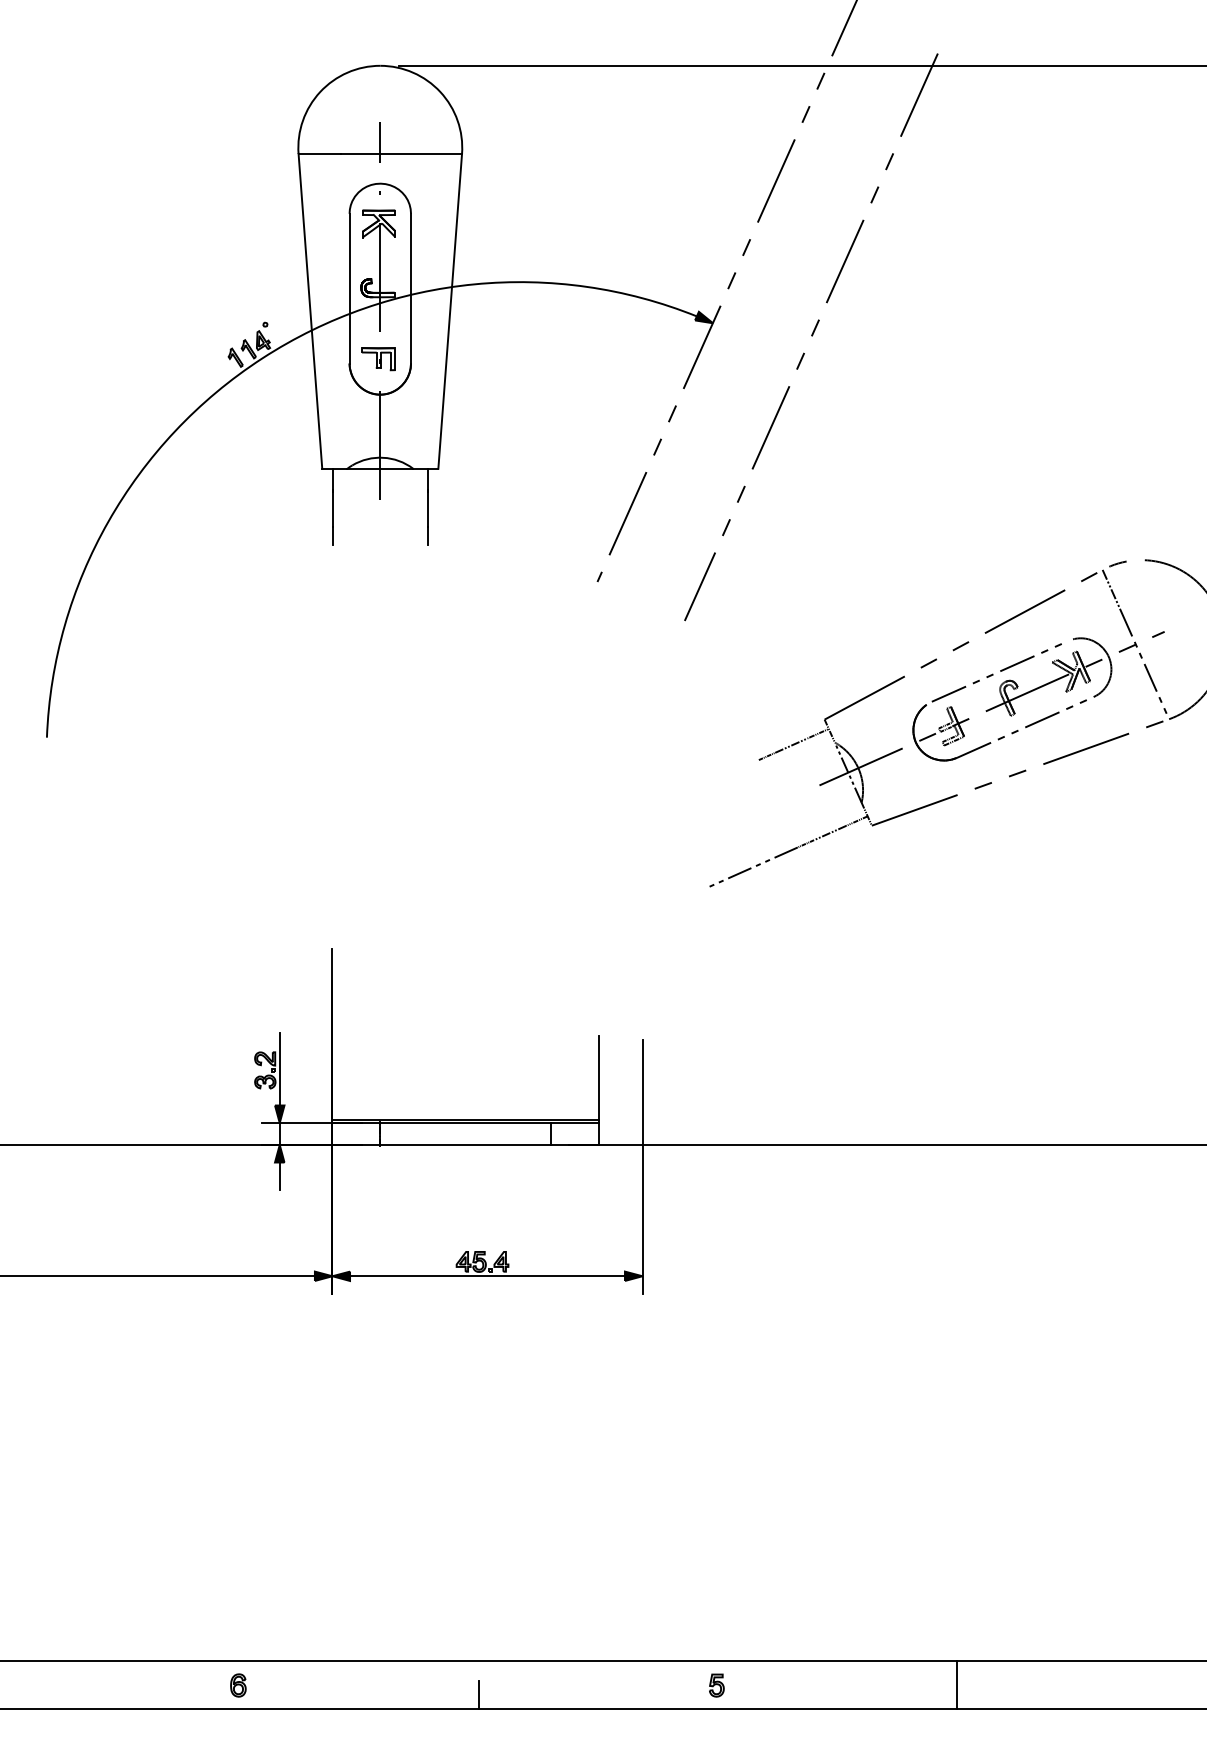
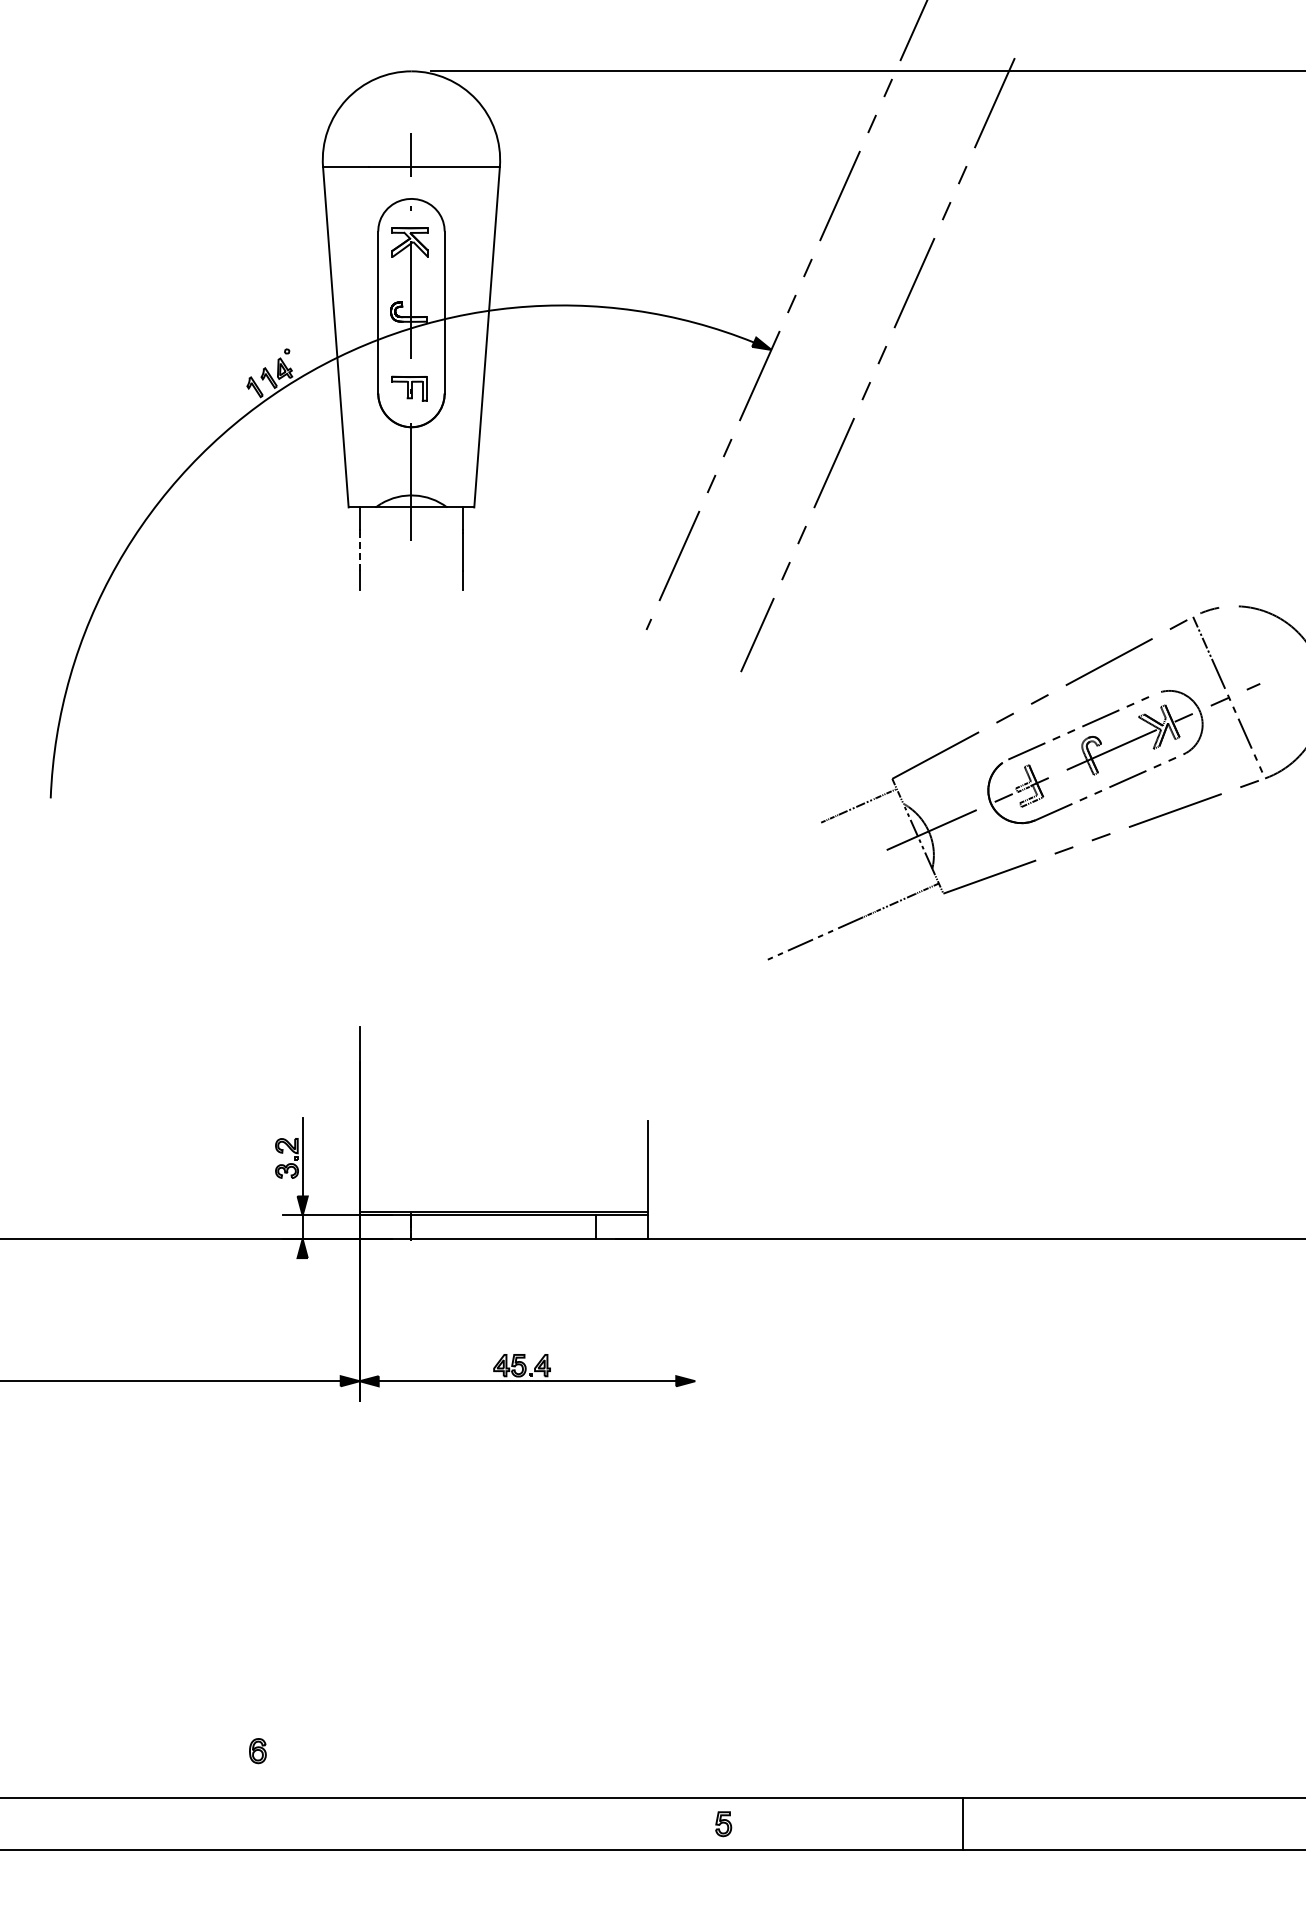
line: (332, 509) -> (359, 551), solid -> dashed
line: (642, 1166) -> (695, 1262), removed
line: (279, 1176) -> (302, 1273), removed
line: (956, 1684) -> (963, 1823), moved
part: (238, 1685) -> (257, 1751), moved
part: (716, 1685) -> (723, 1824), moved
line: (478, 1694) -> (517, 1833), removed

